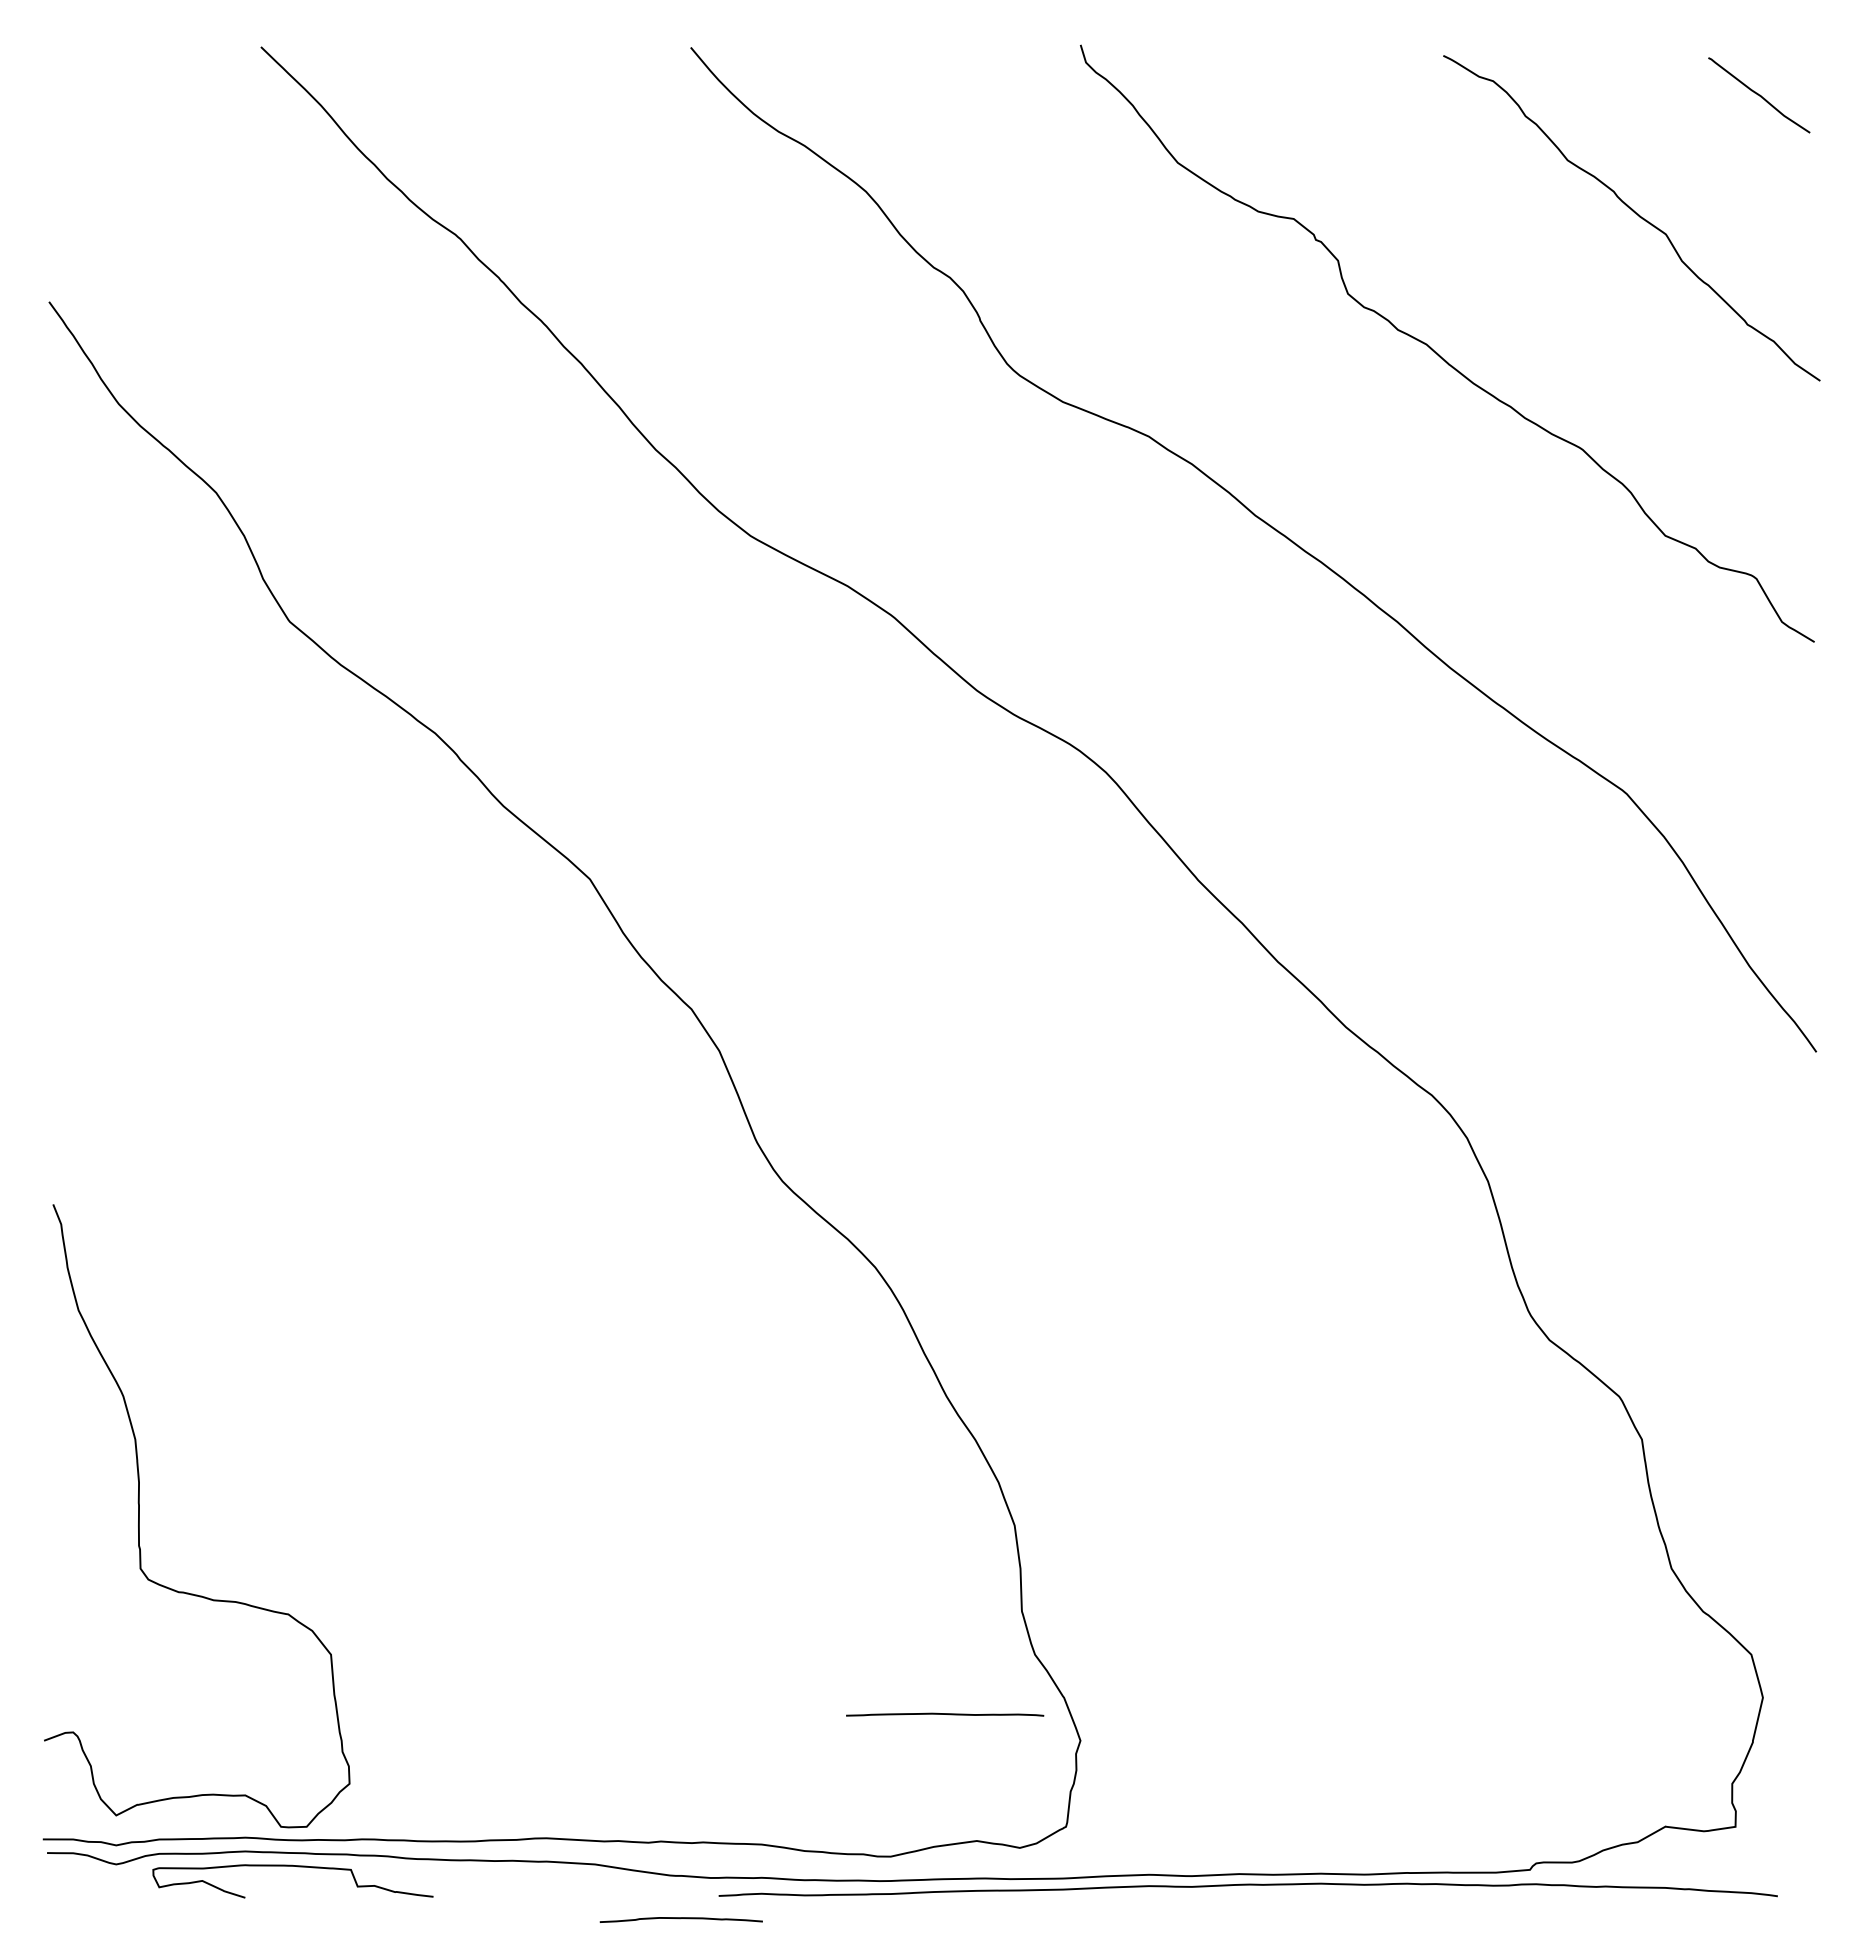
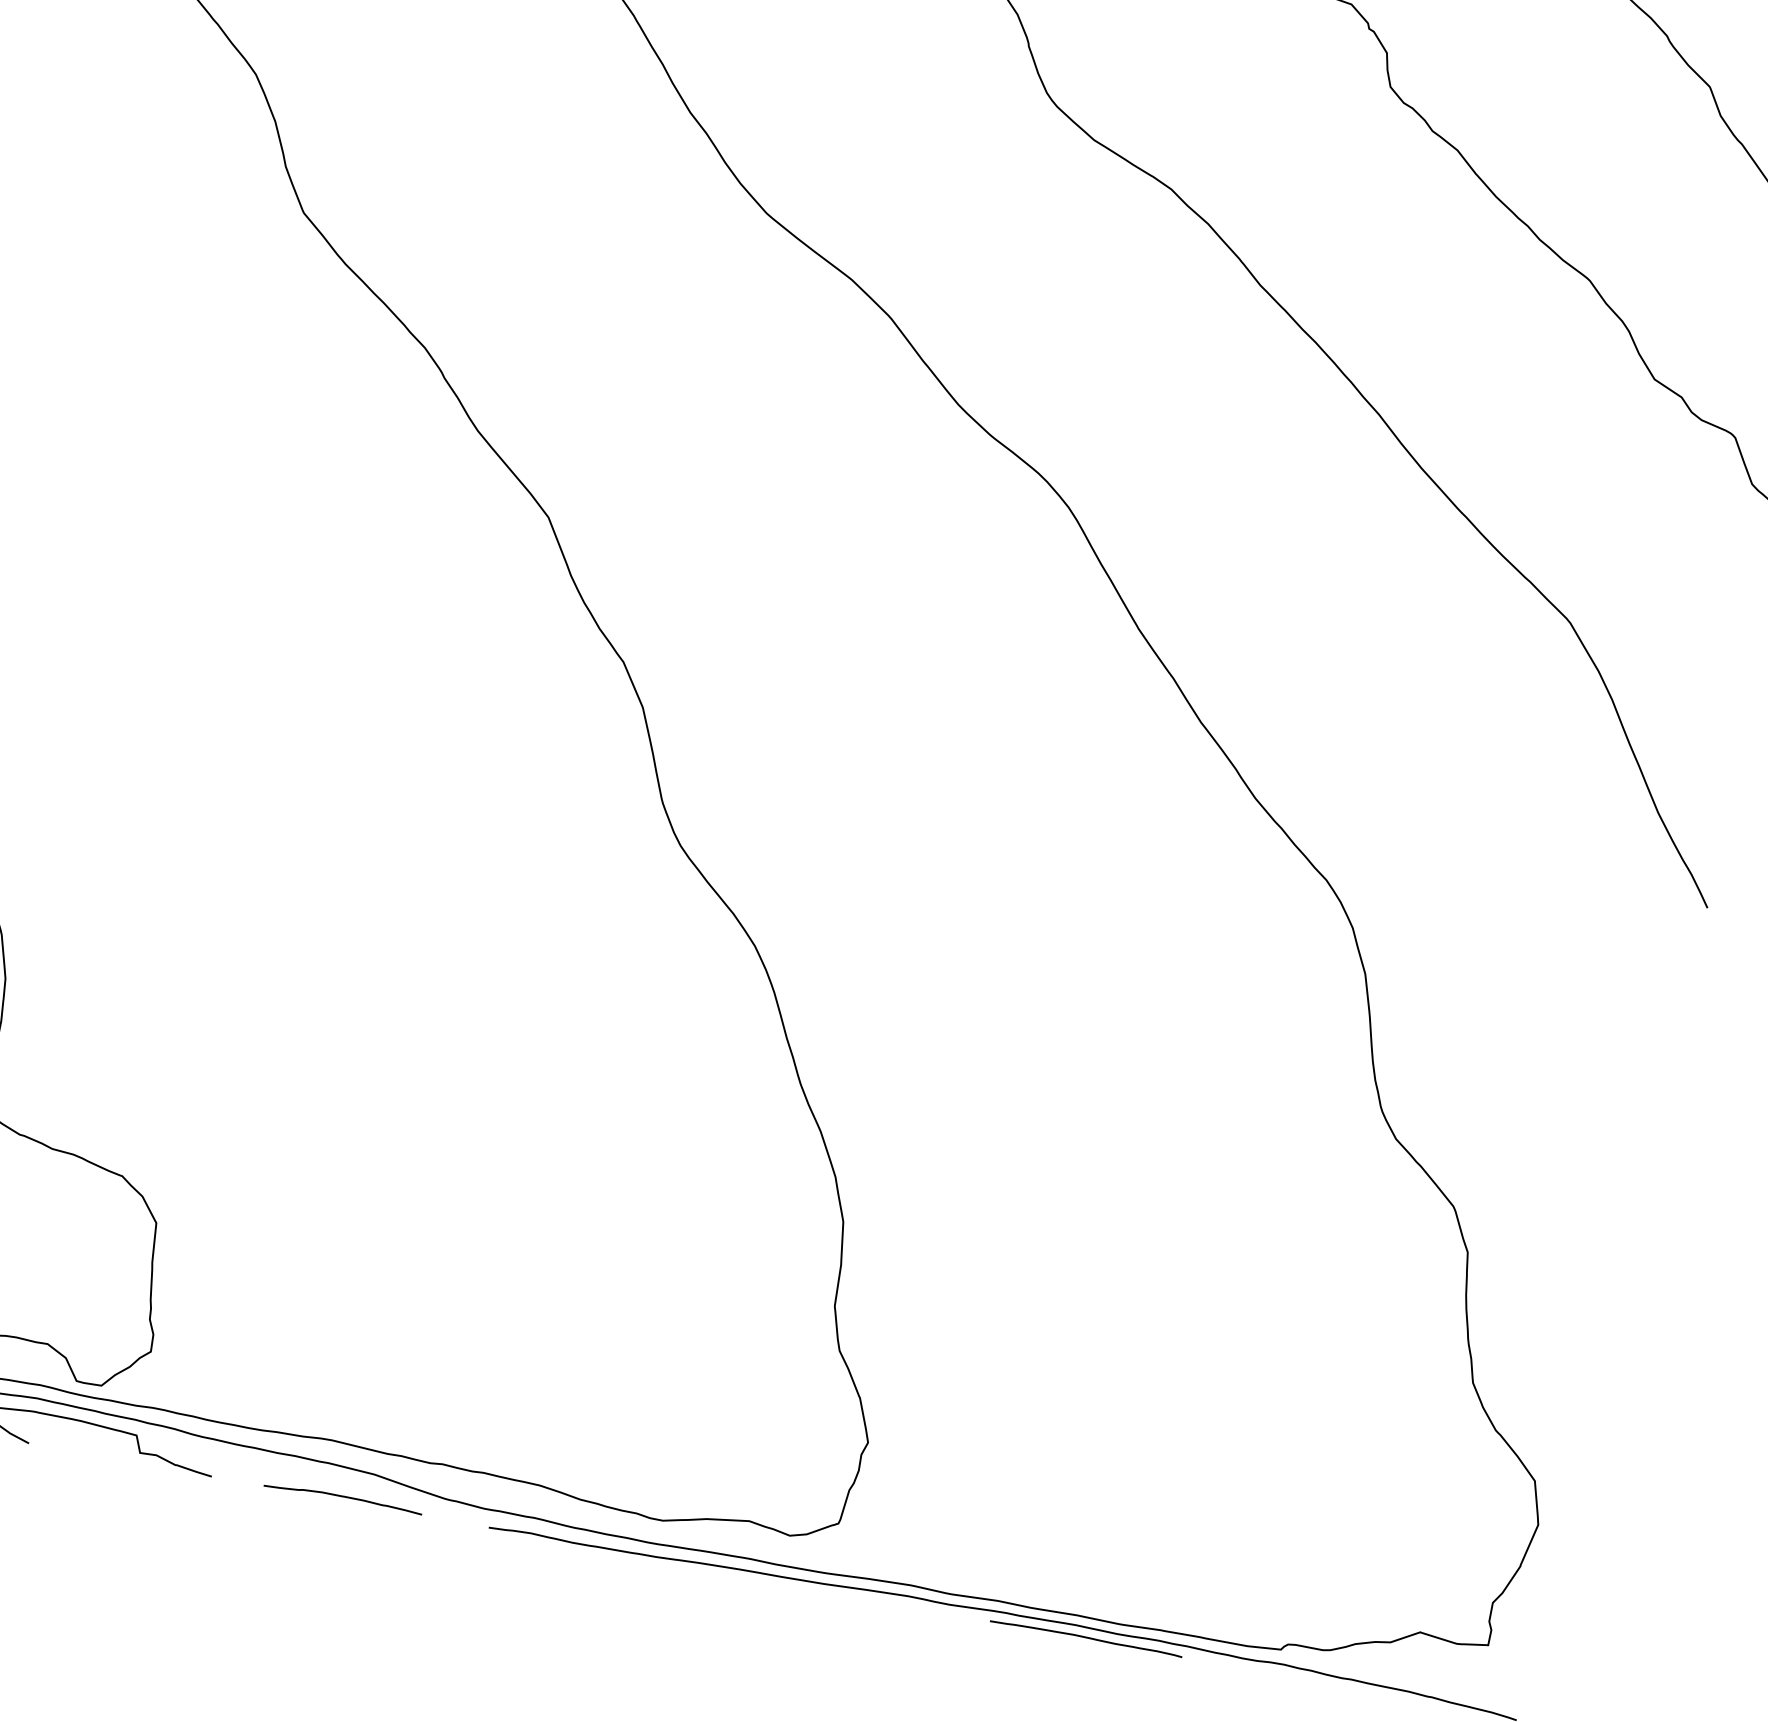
curve: (945, 1714) -> (1086, 1638), moved
curve: (680, 1919) -> (342, 1497), moved

